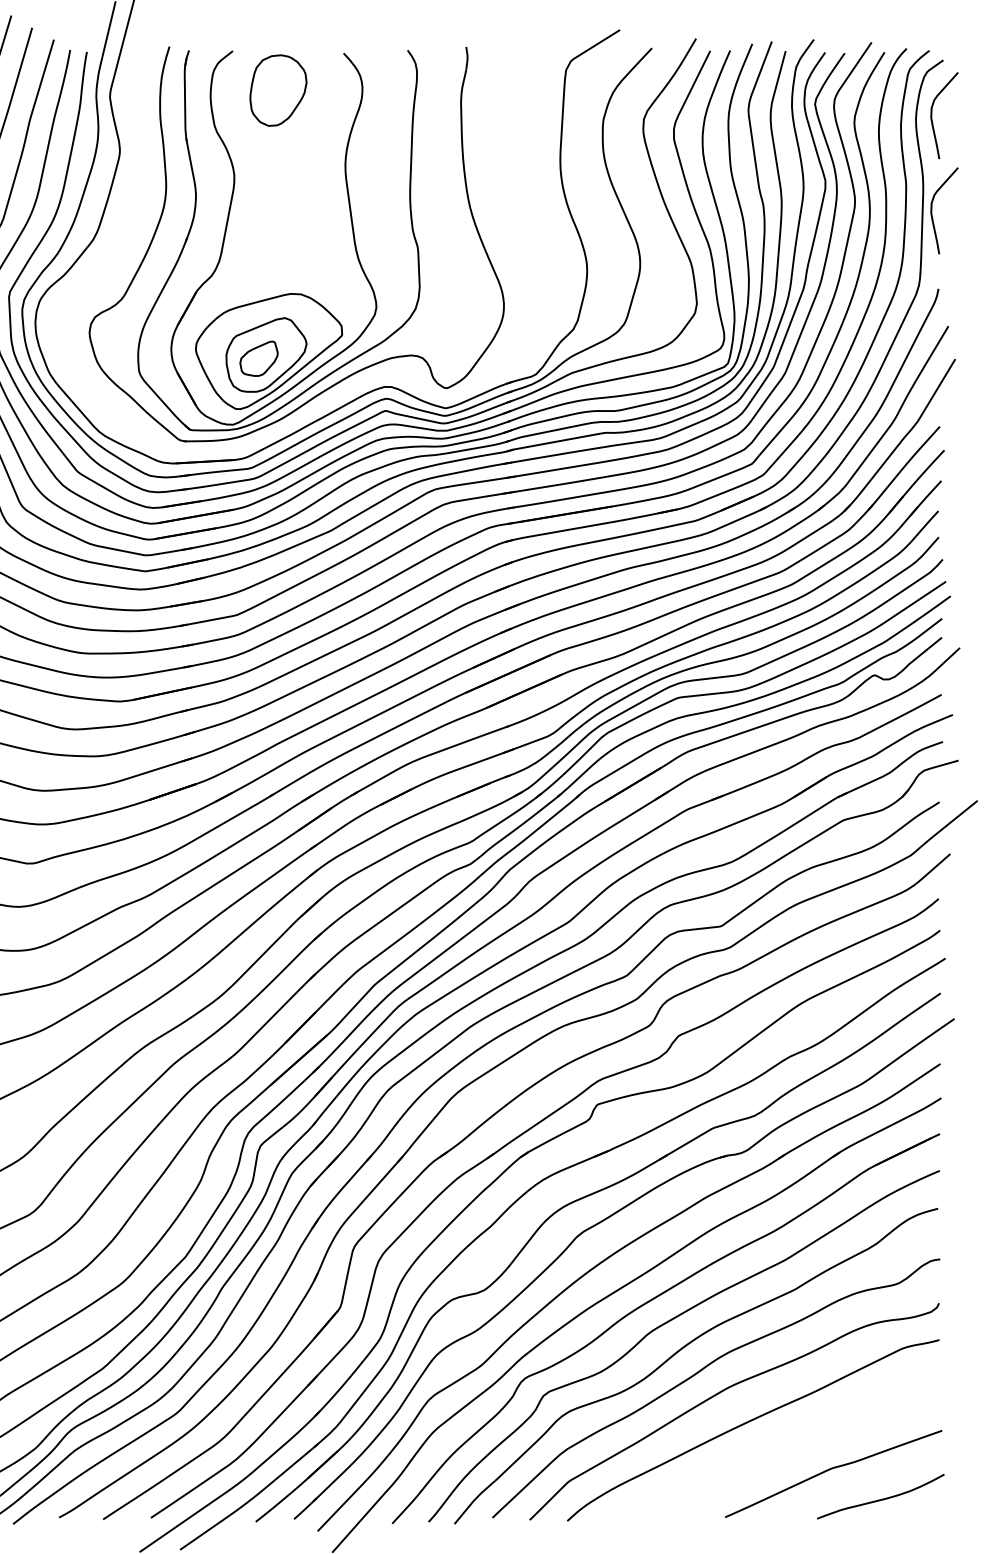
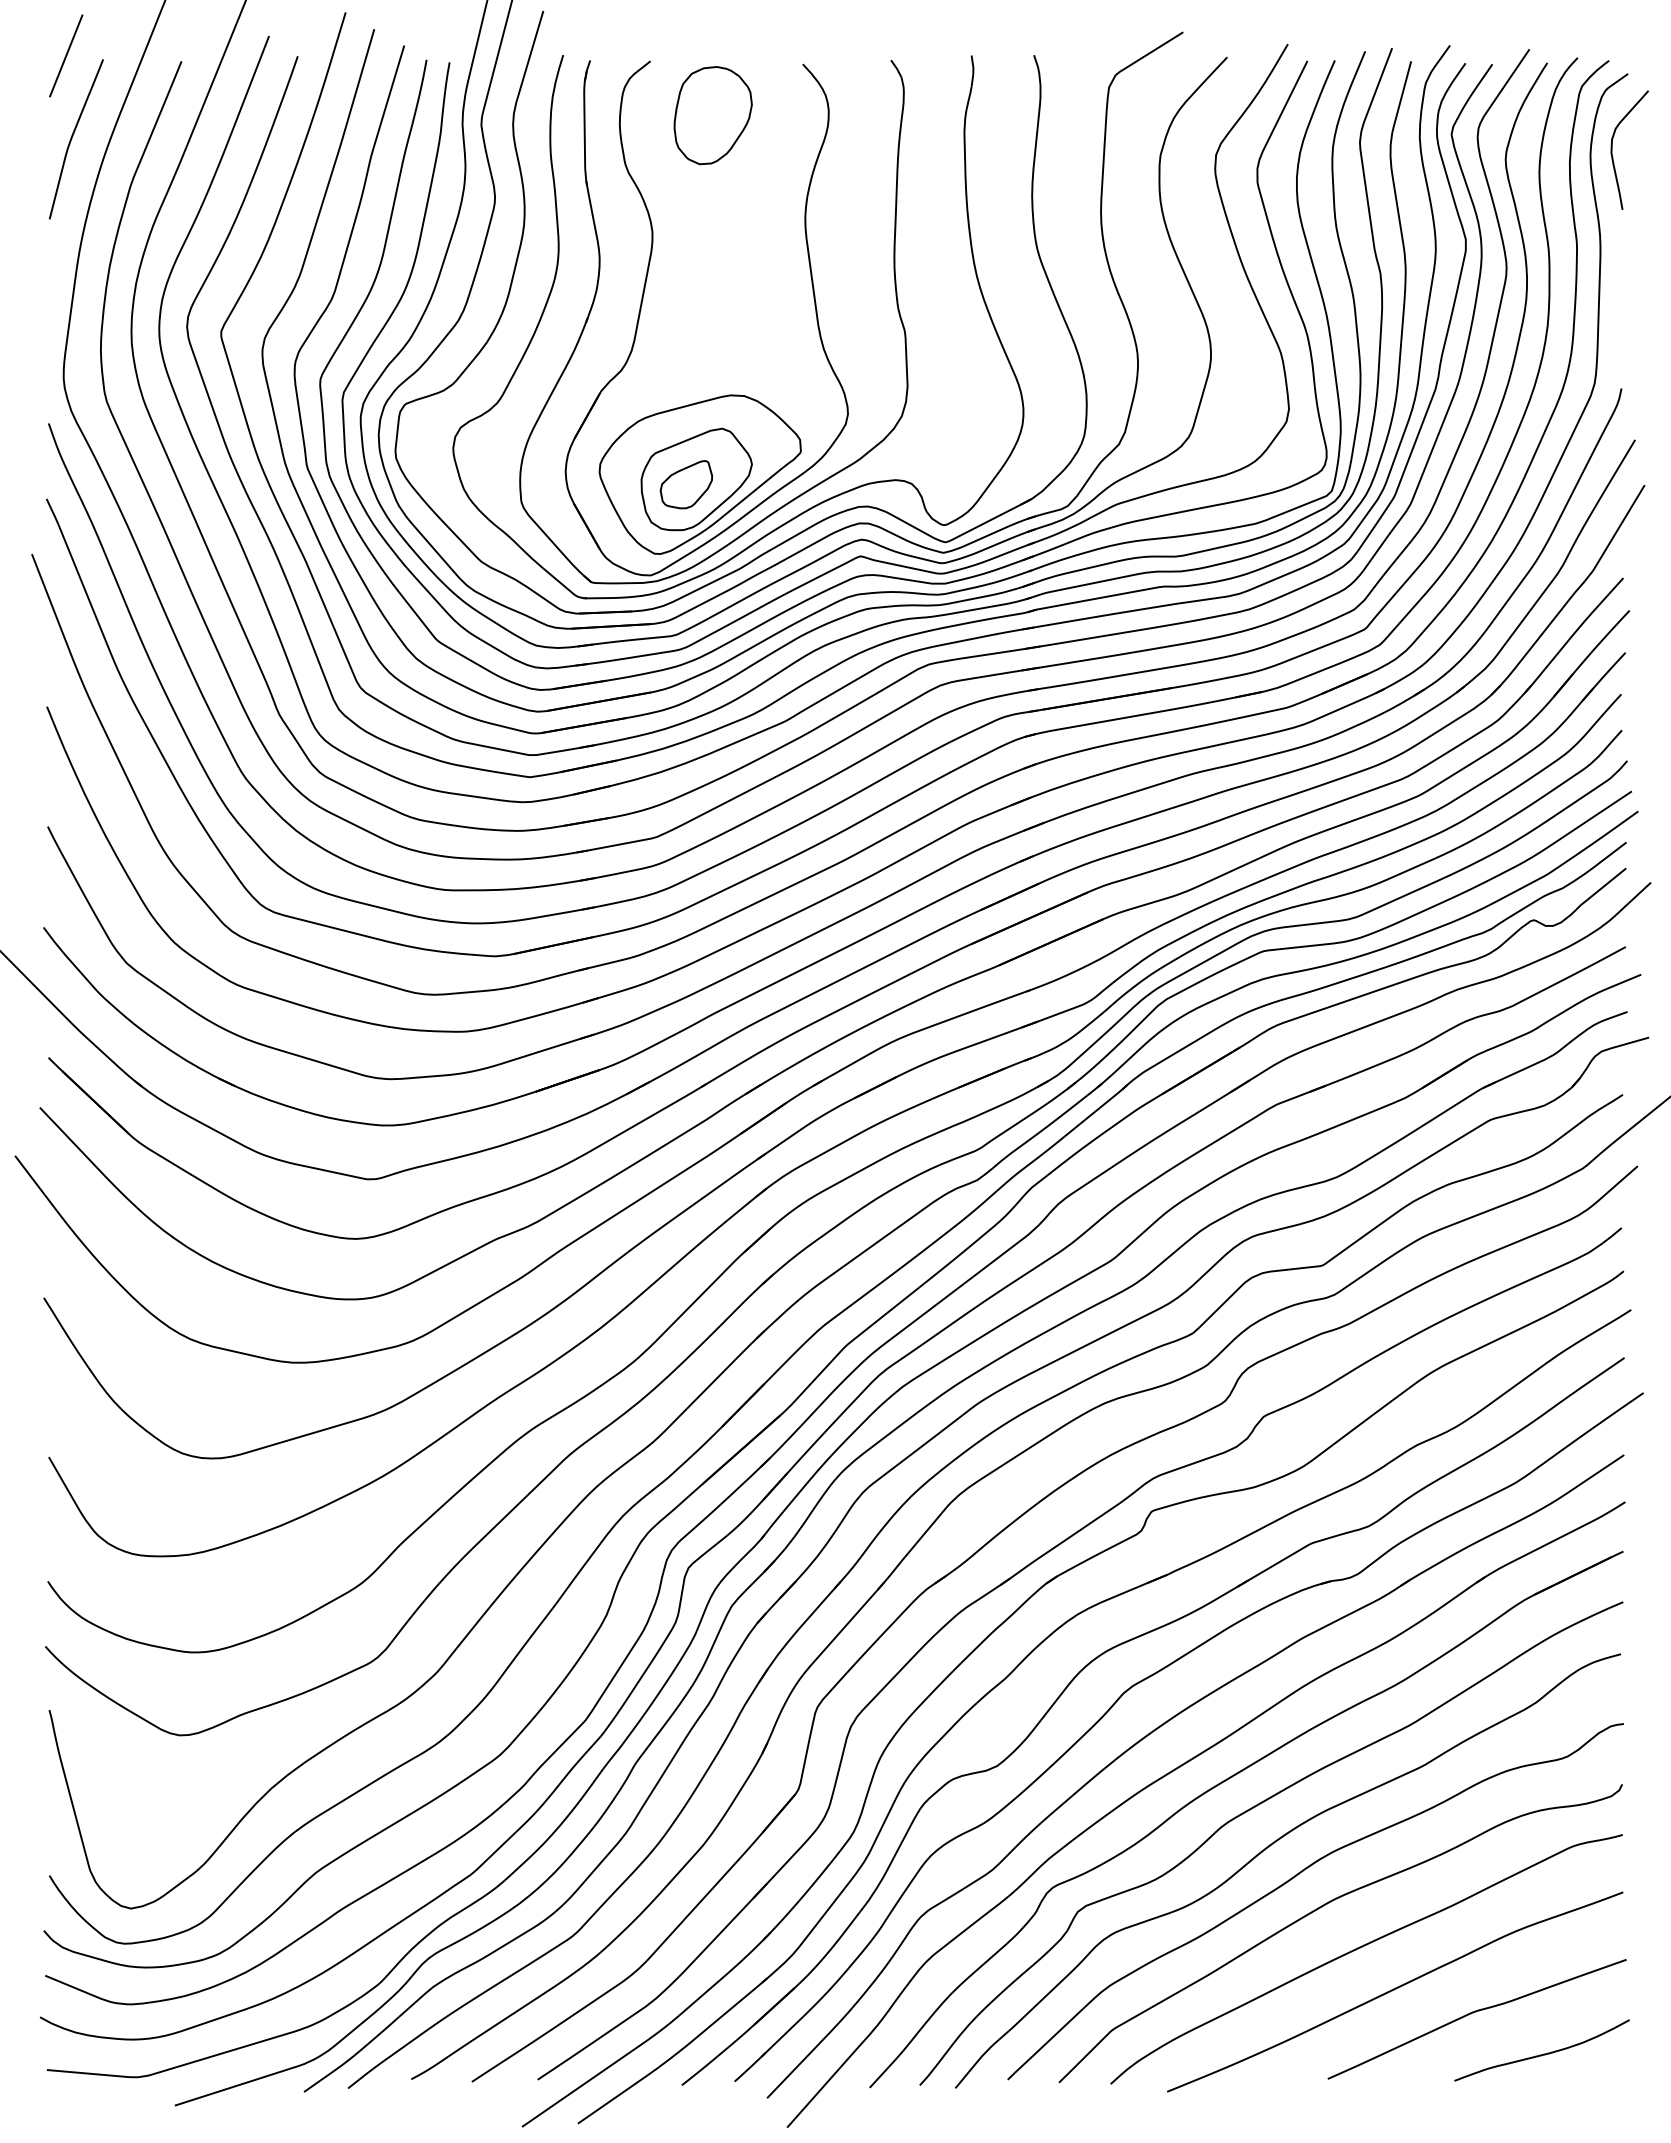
curve: (931, 210) -> (1612, 280), removed
part: (365, 380) -> (832, 514), added
curve: (773, 1453) -> (1394, 1990), added

